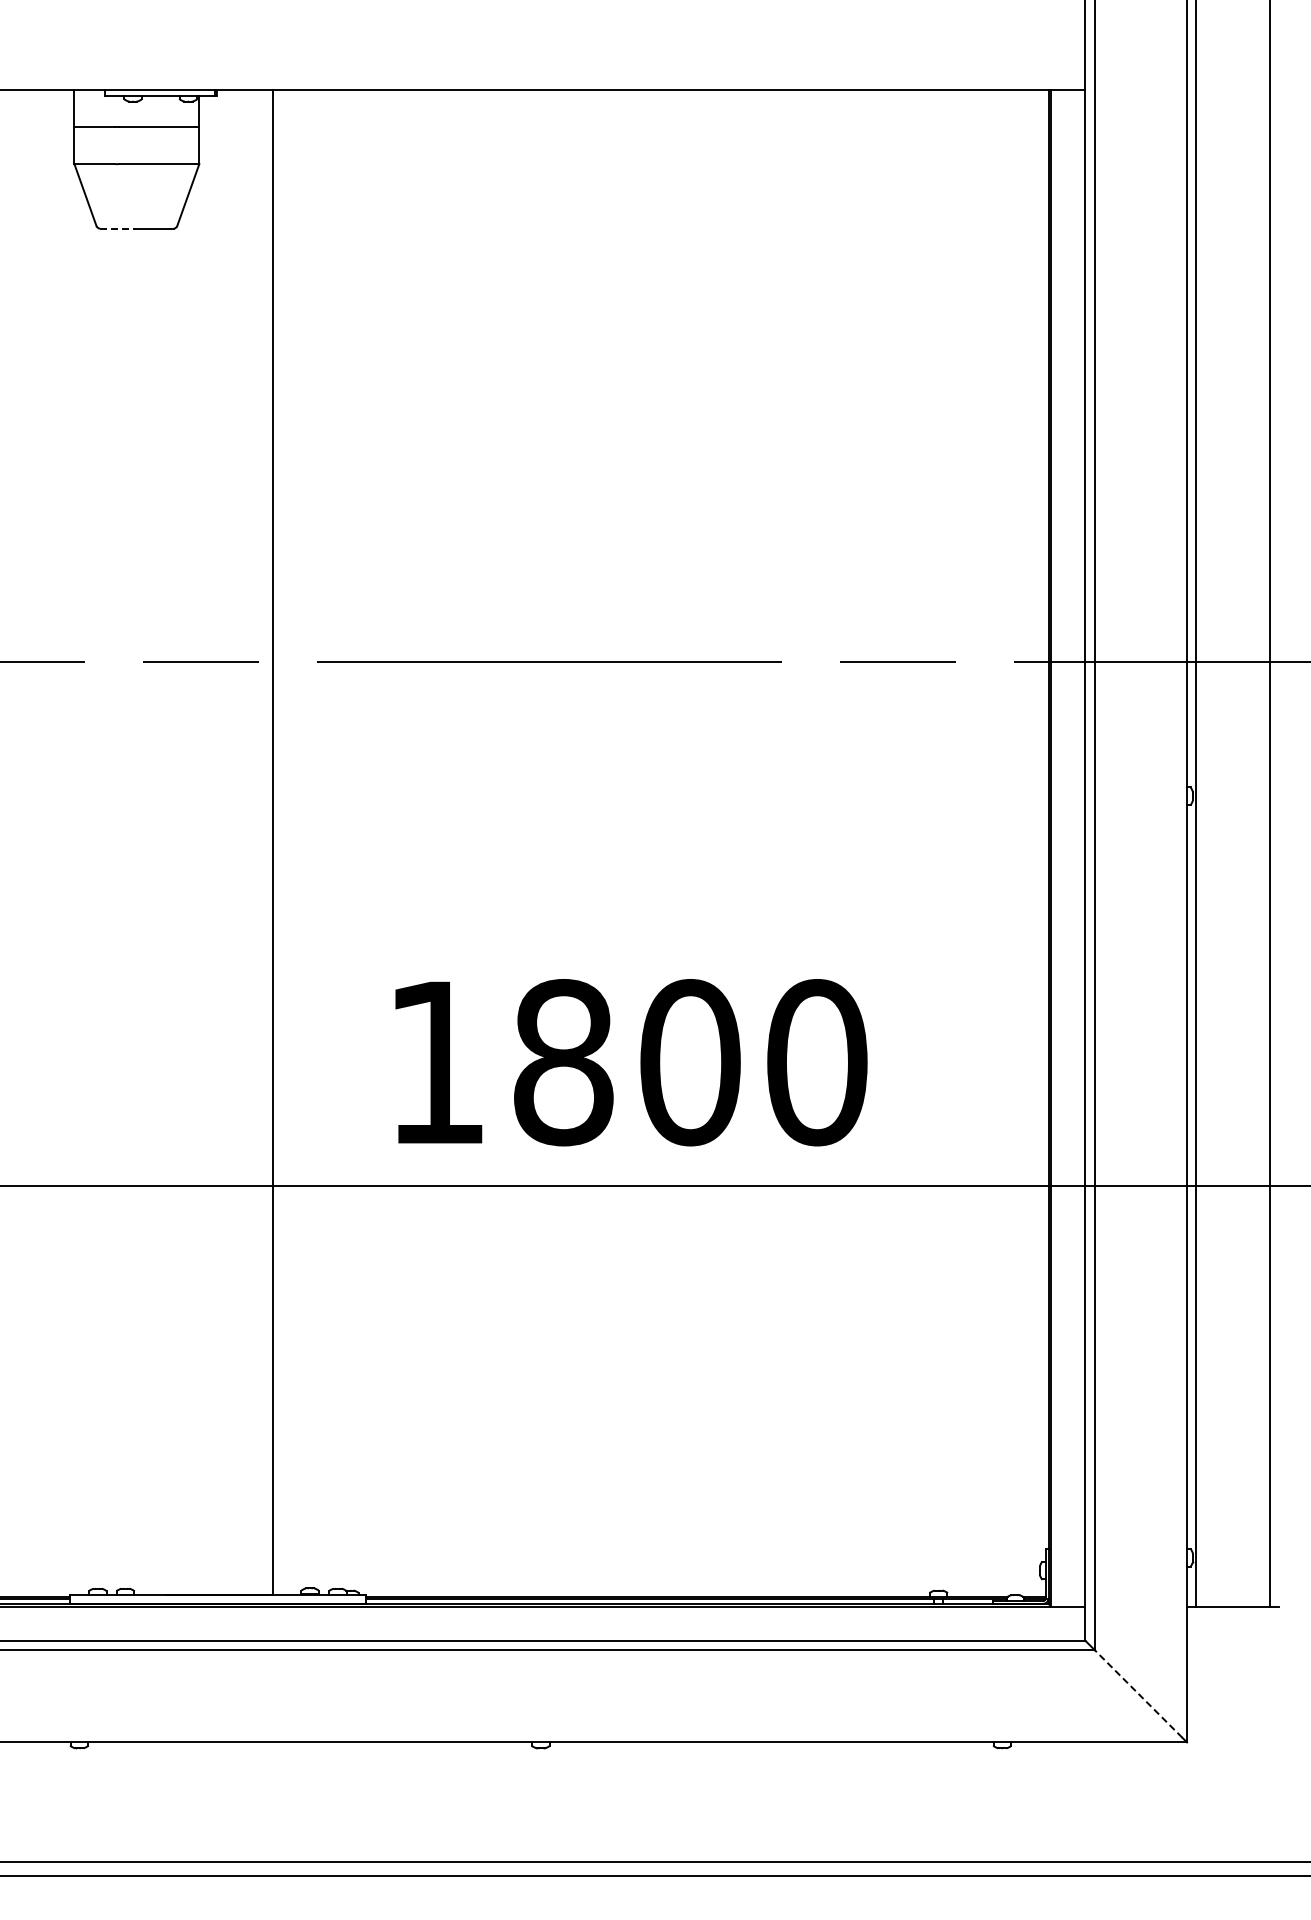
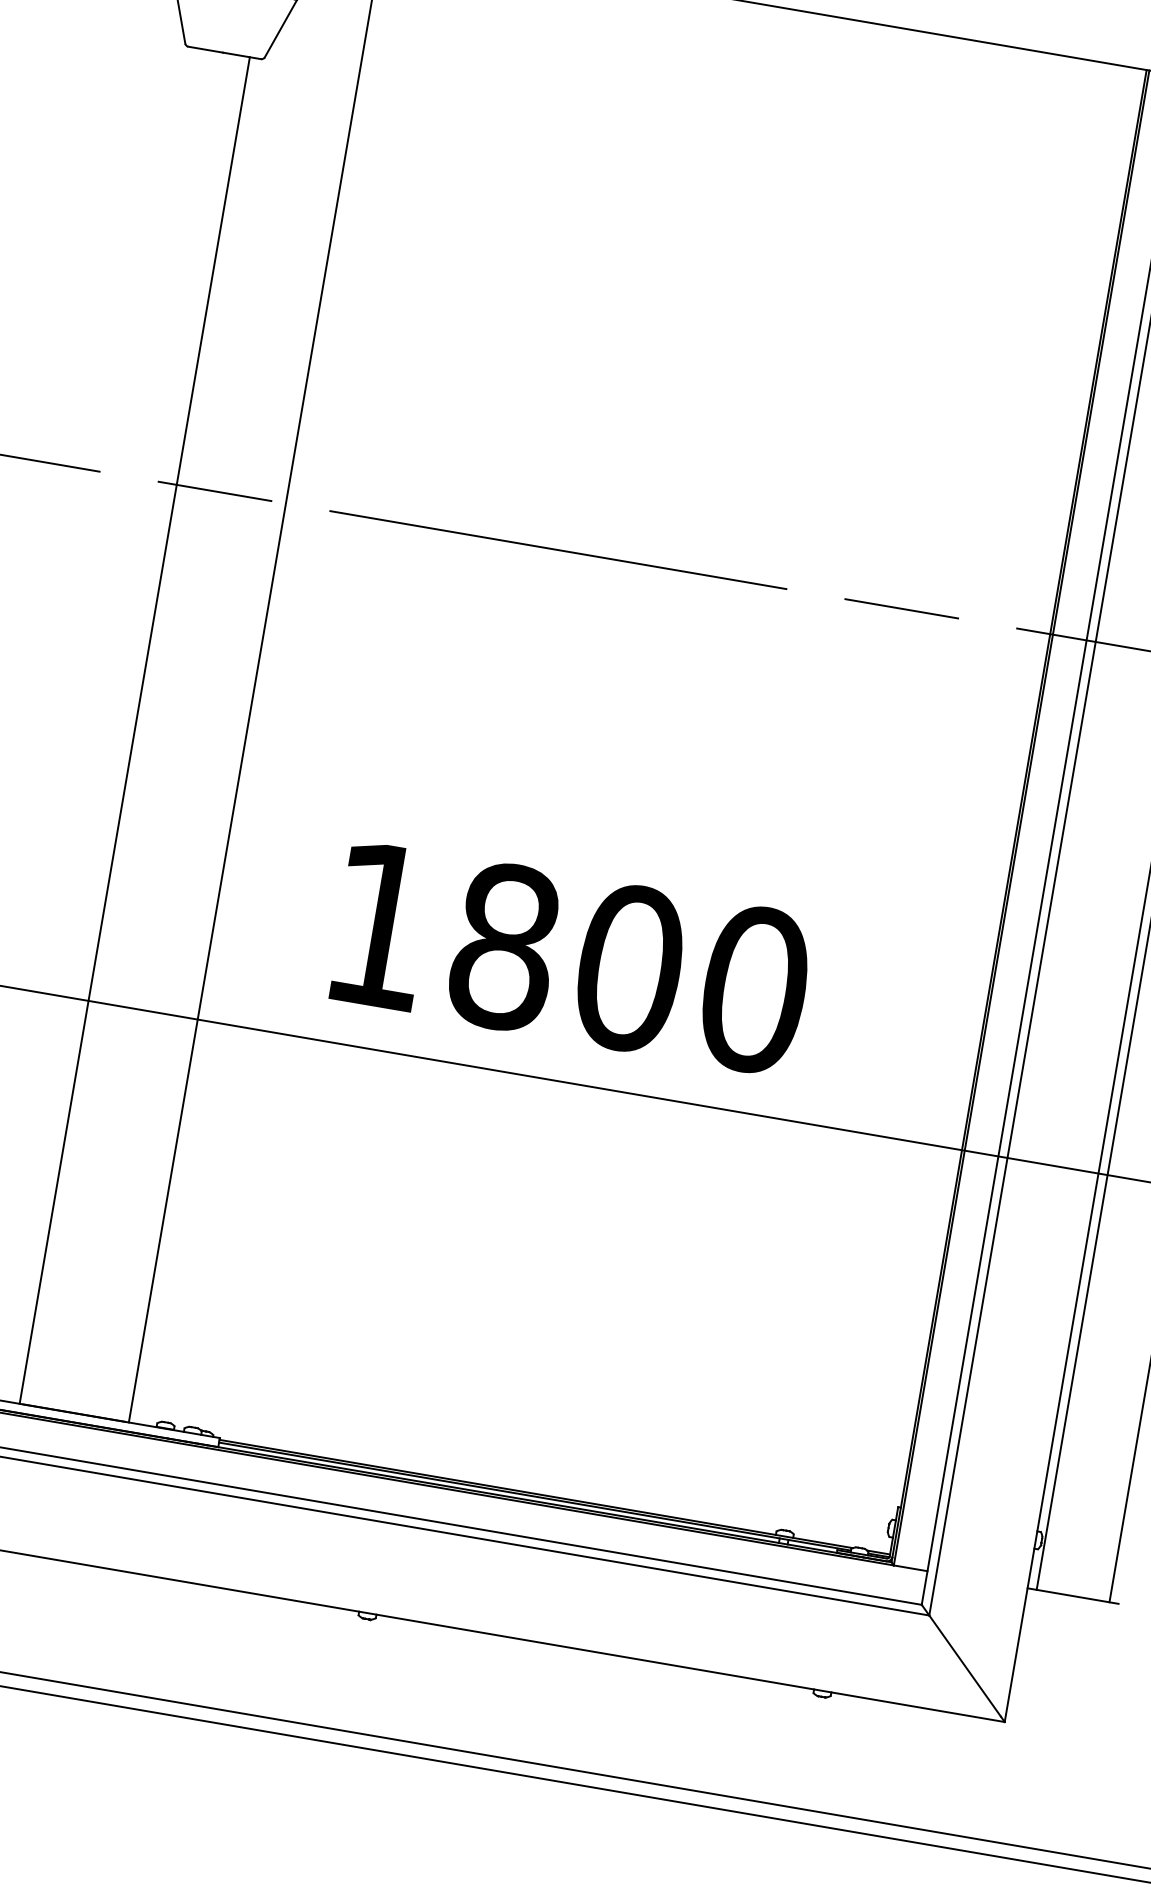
line: (117, 228) -> (205, 49), dashed -> solid
line: (162, 911) -> (134, 730), added
line: (1138, 1693) -> (965, 1665), dashed -> solid

